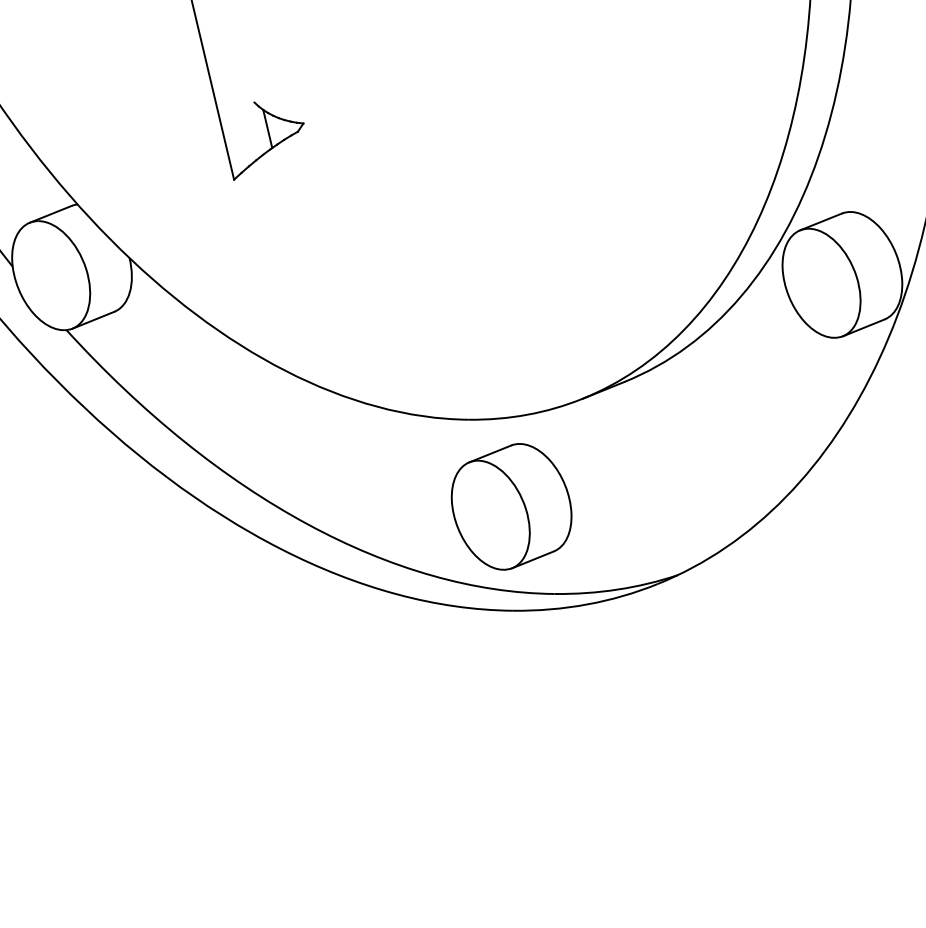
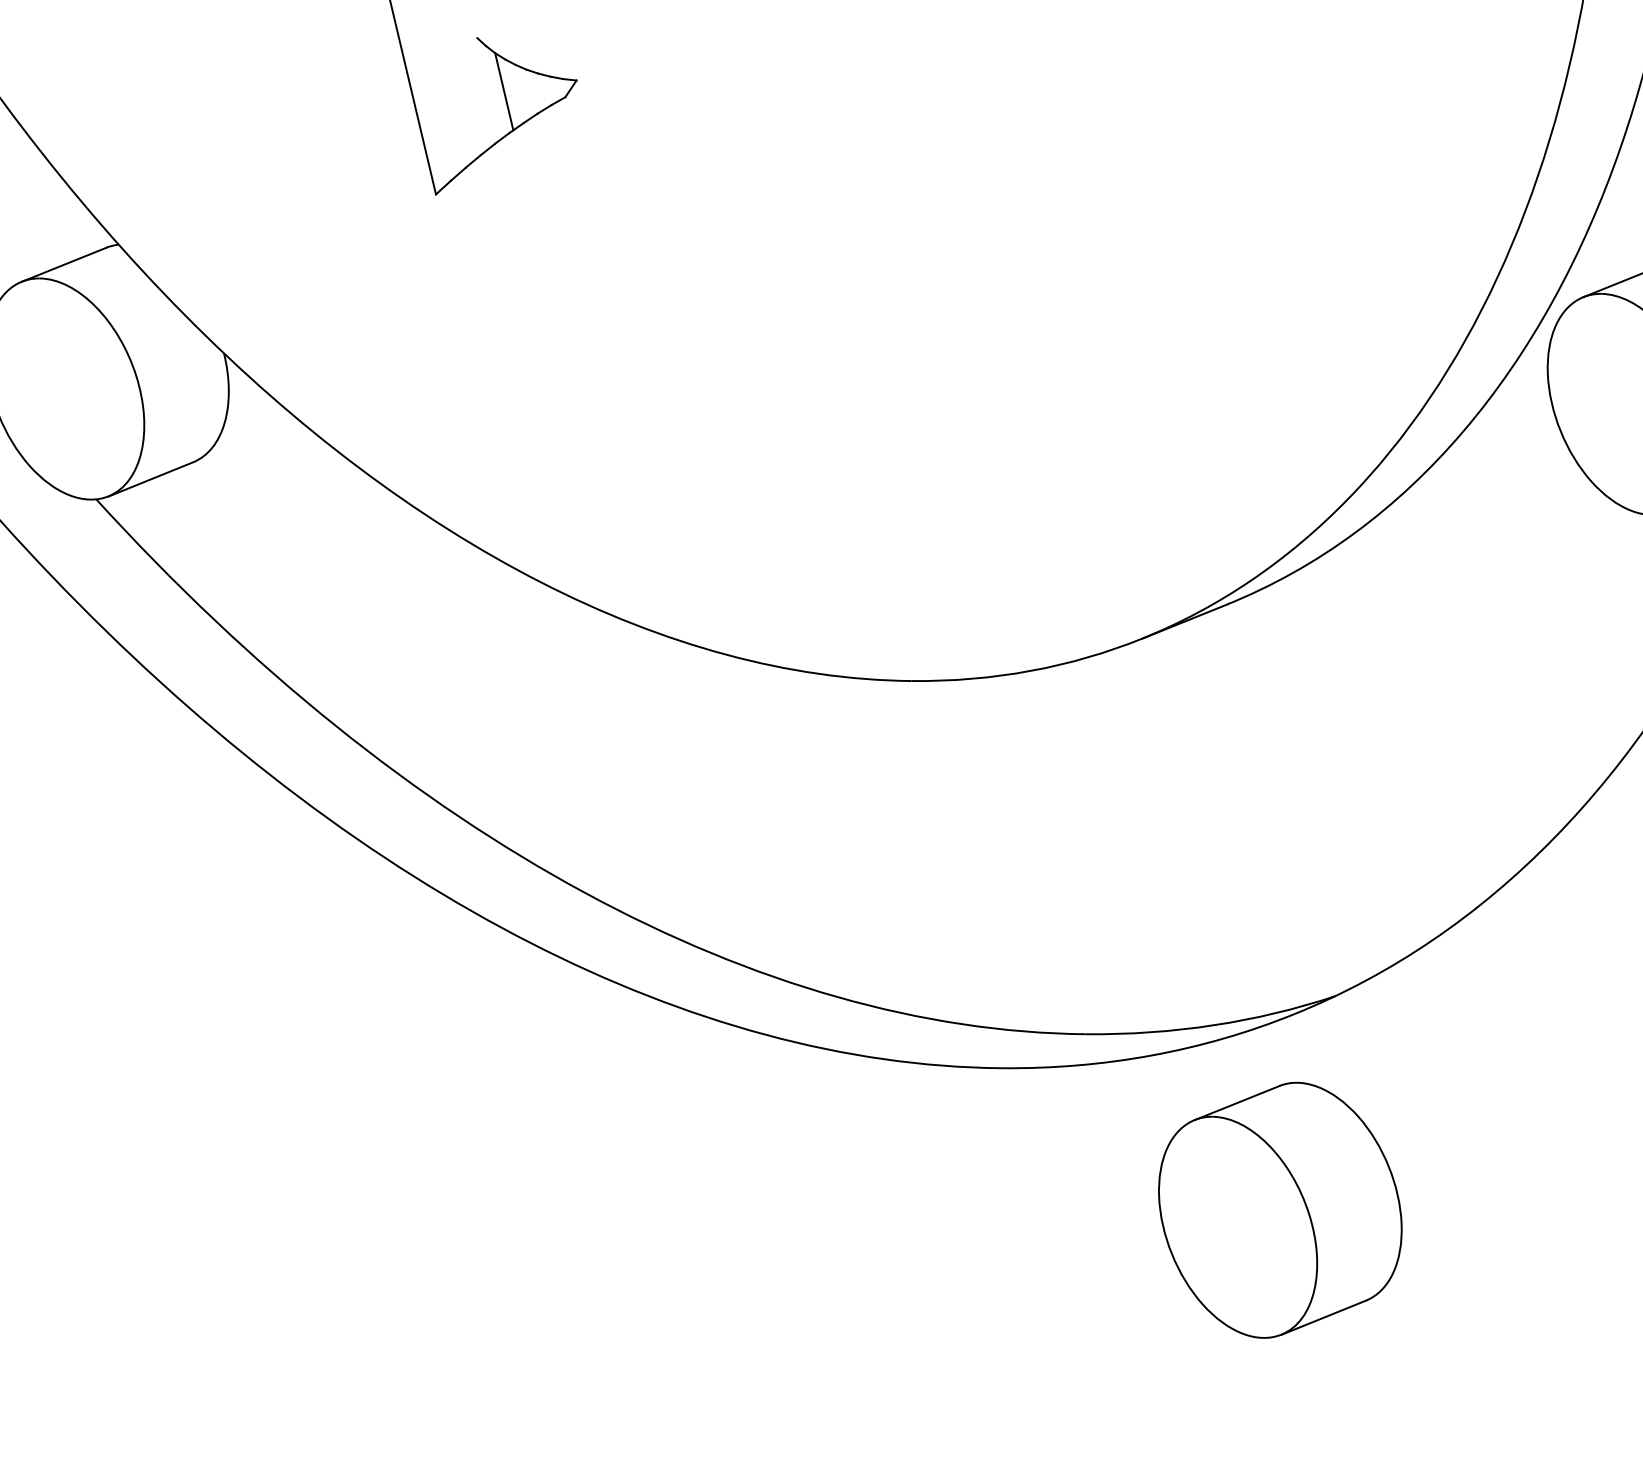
part: (511, 506) -> (1280, 1209), moved

